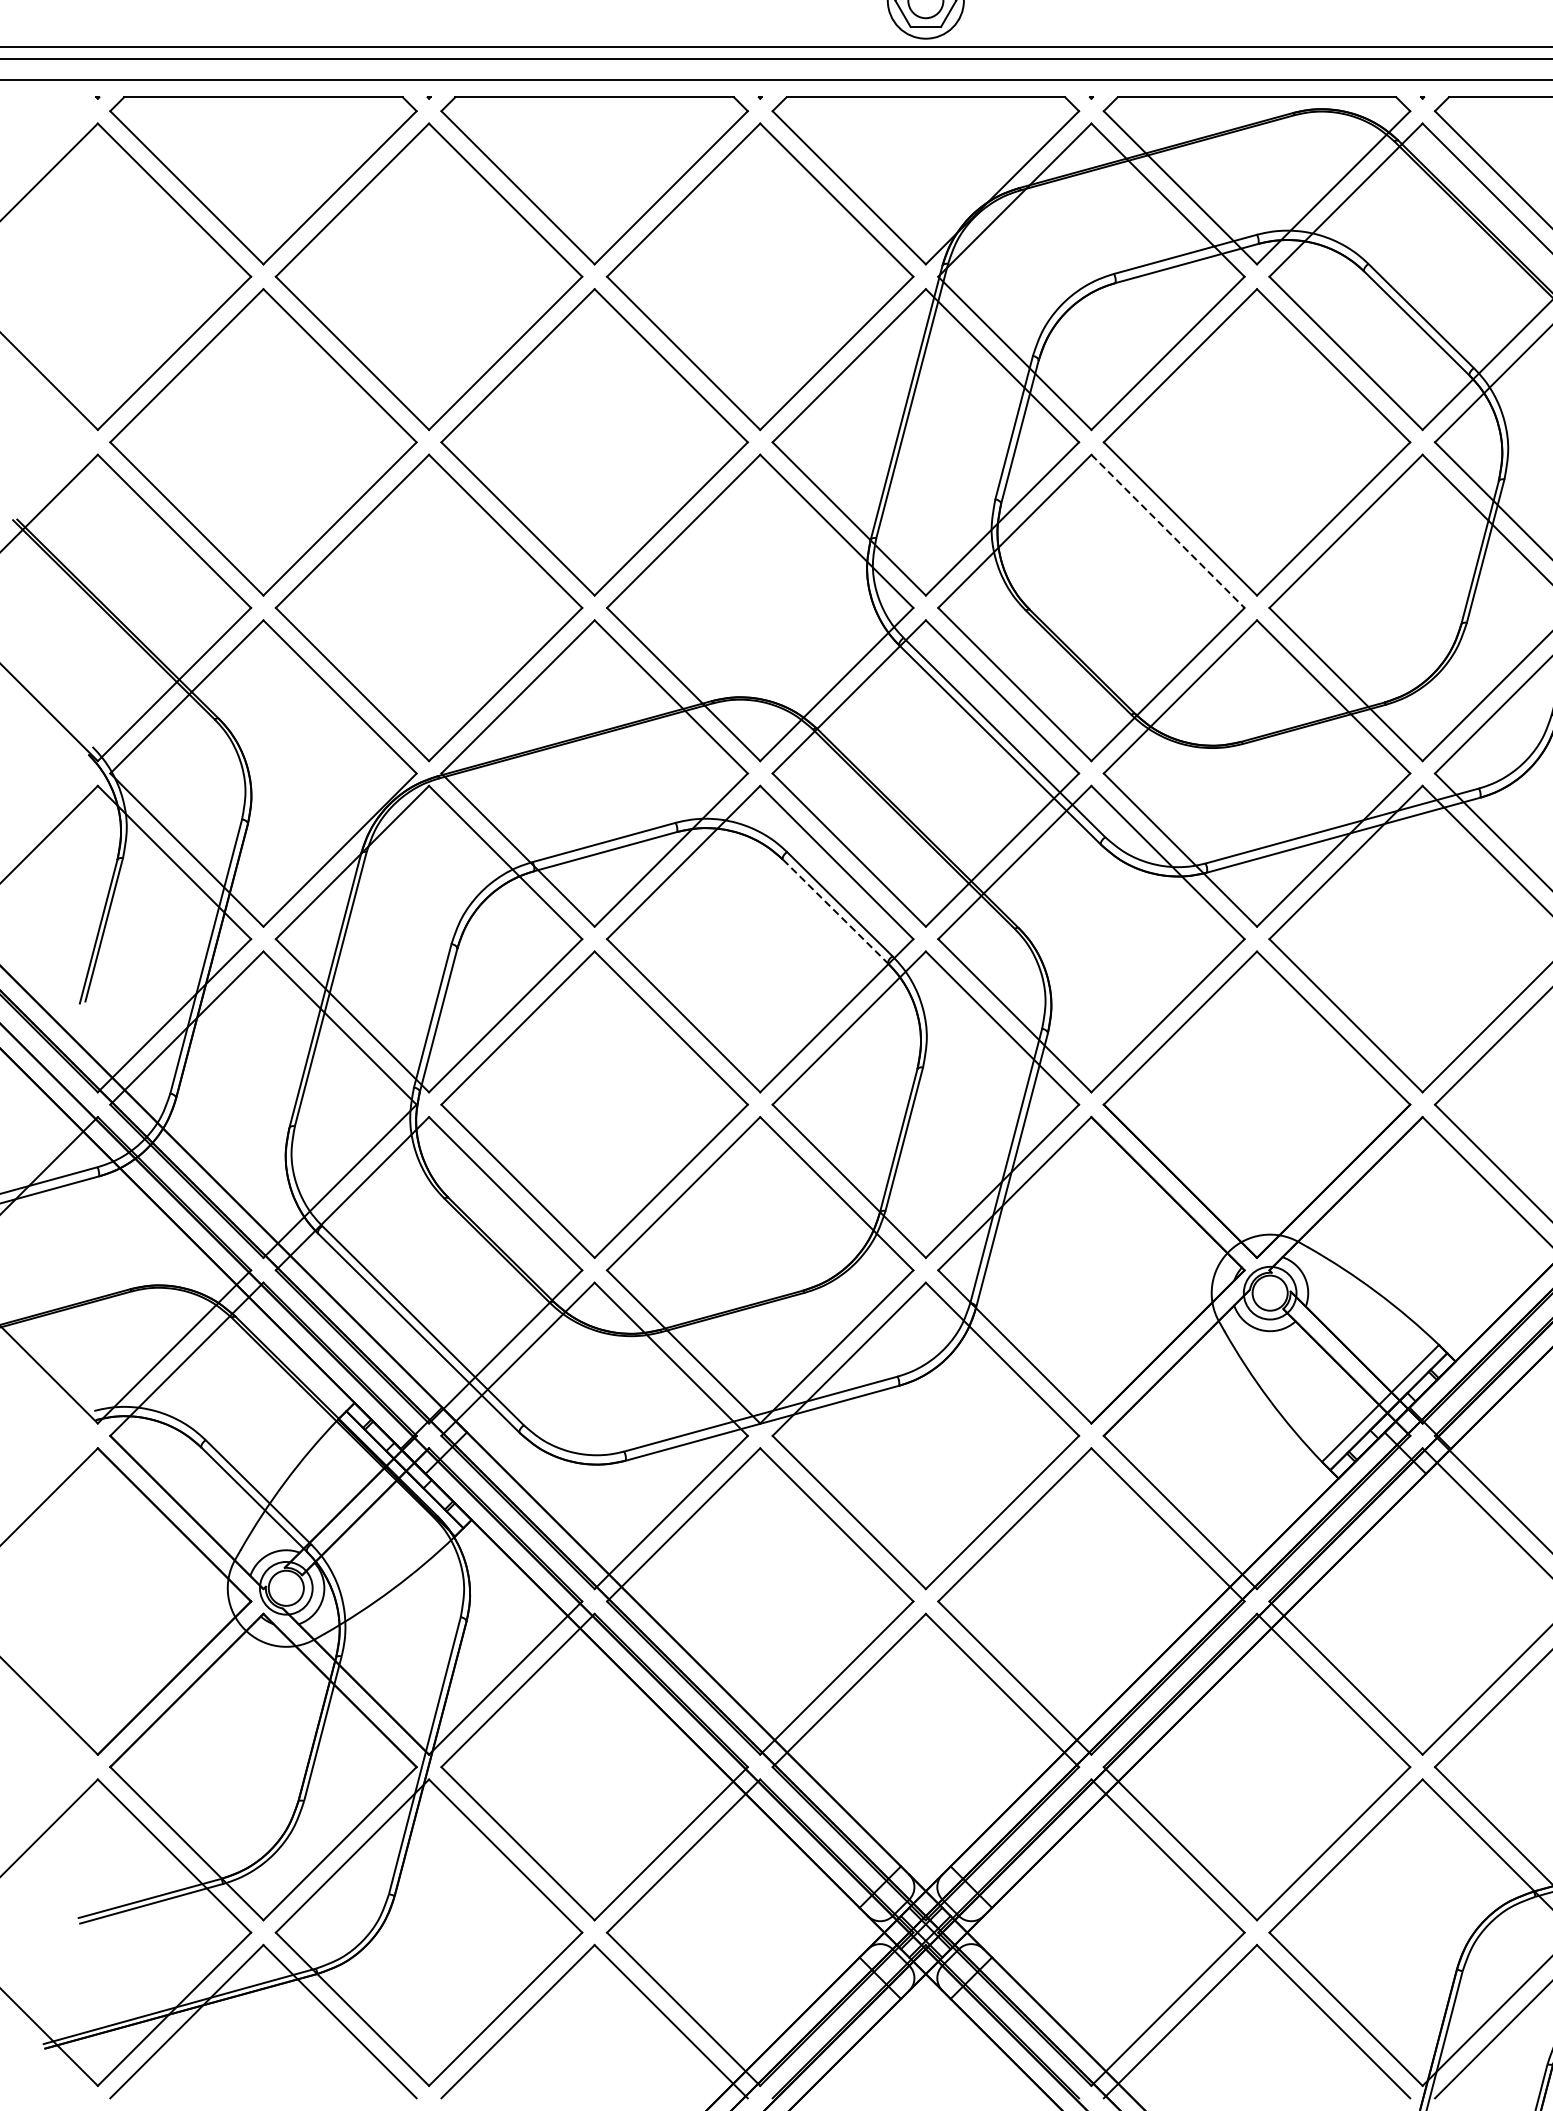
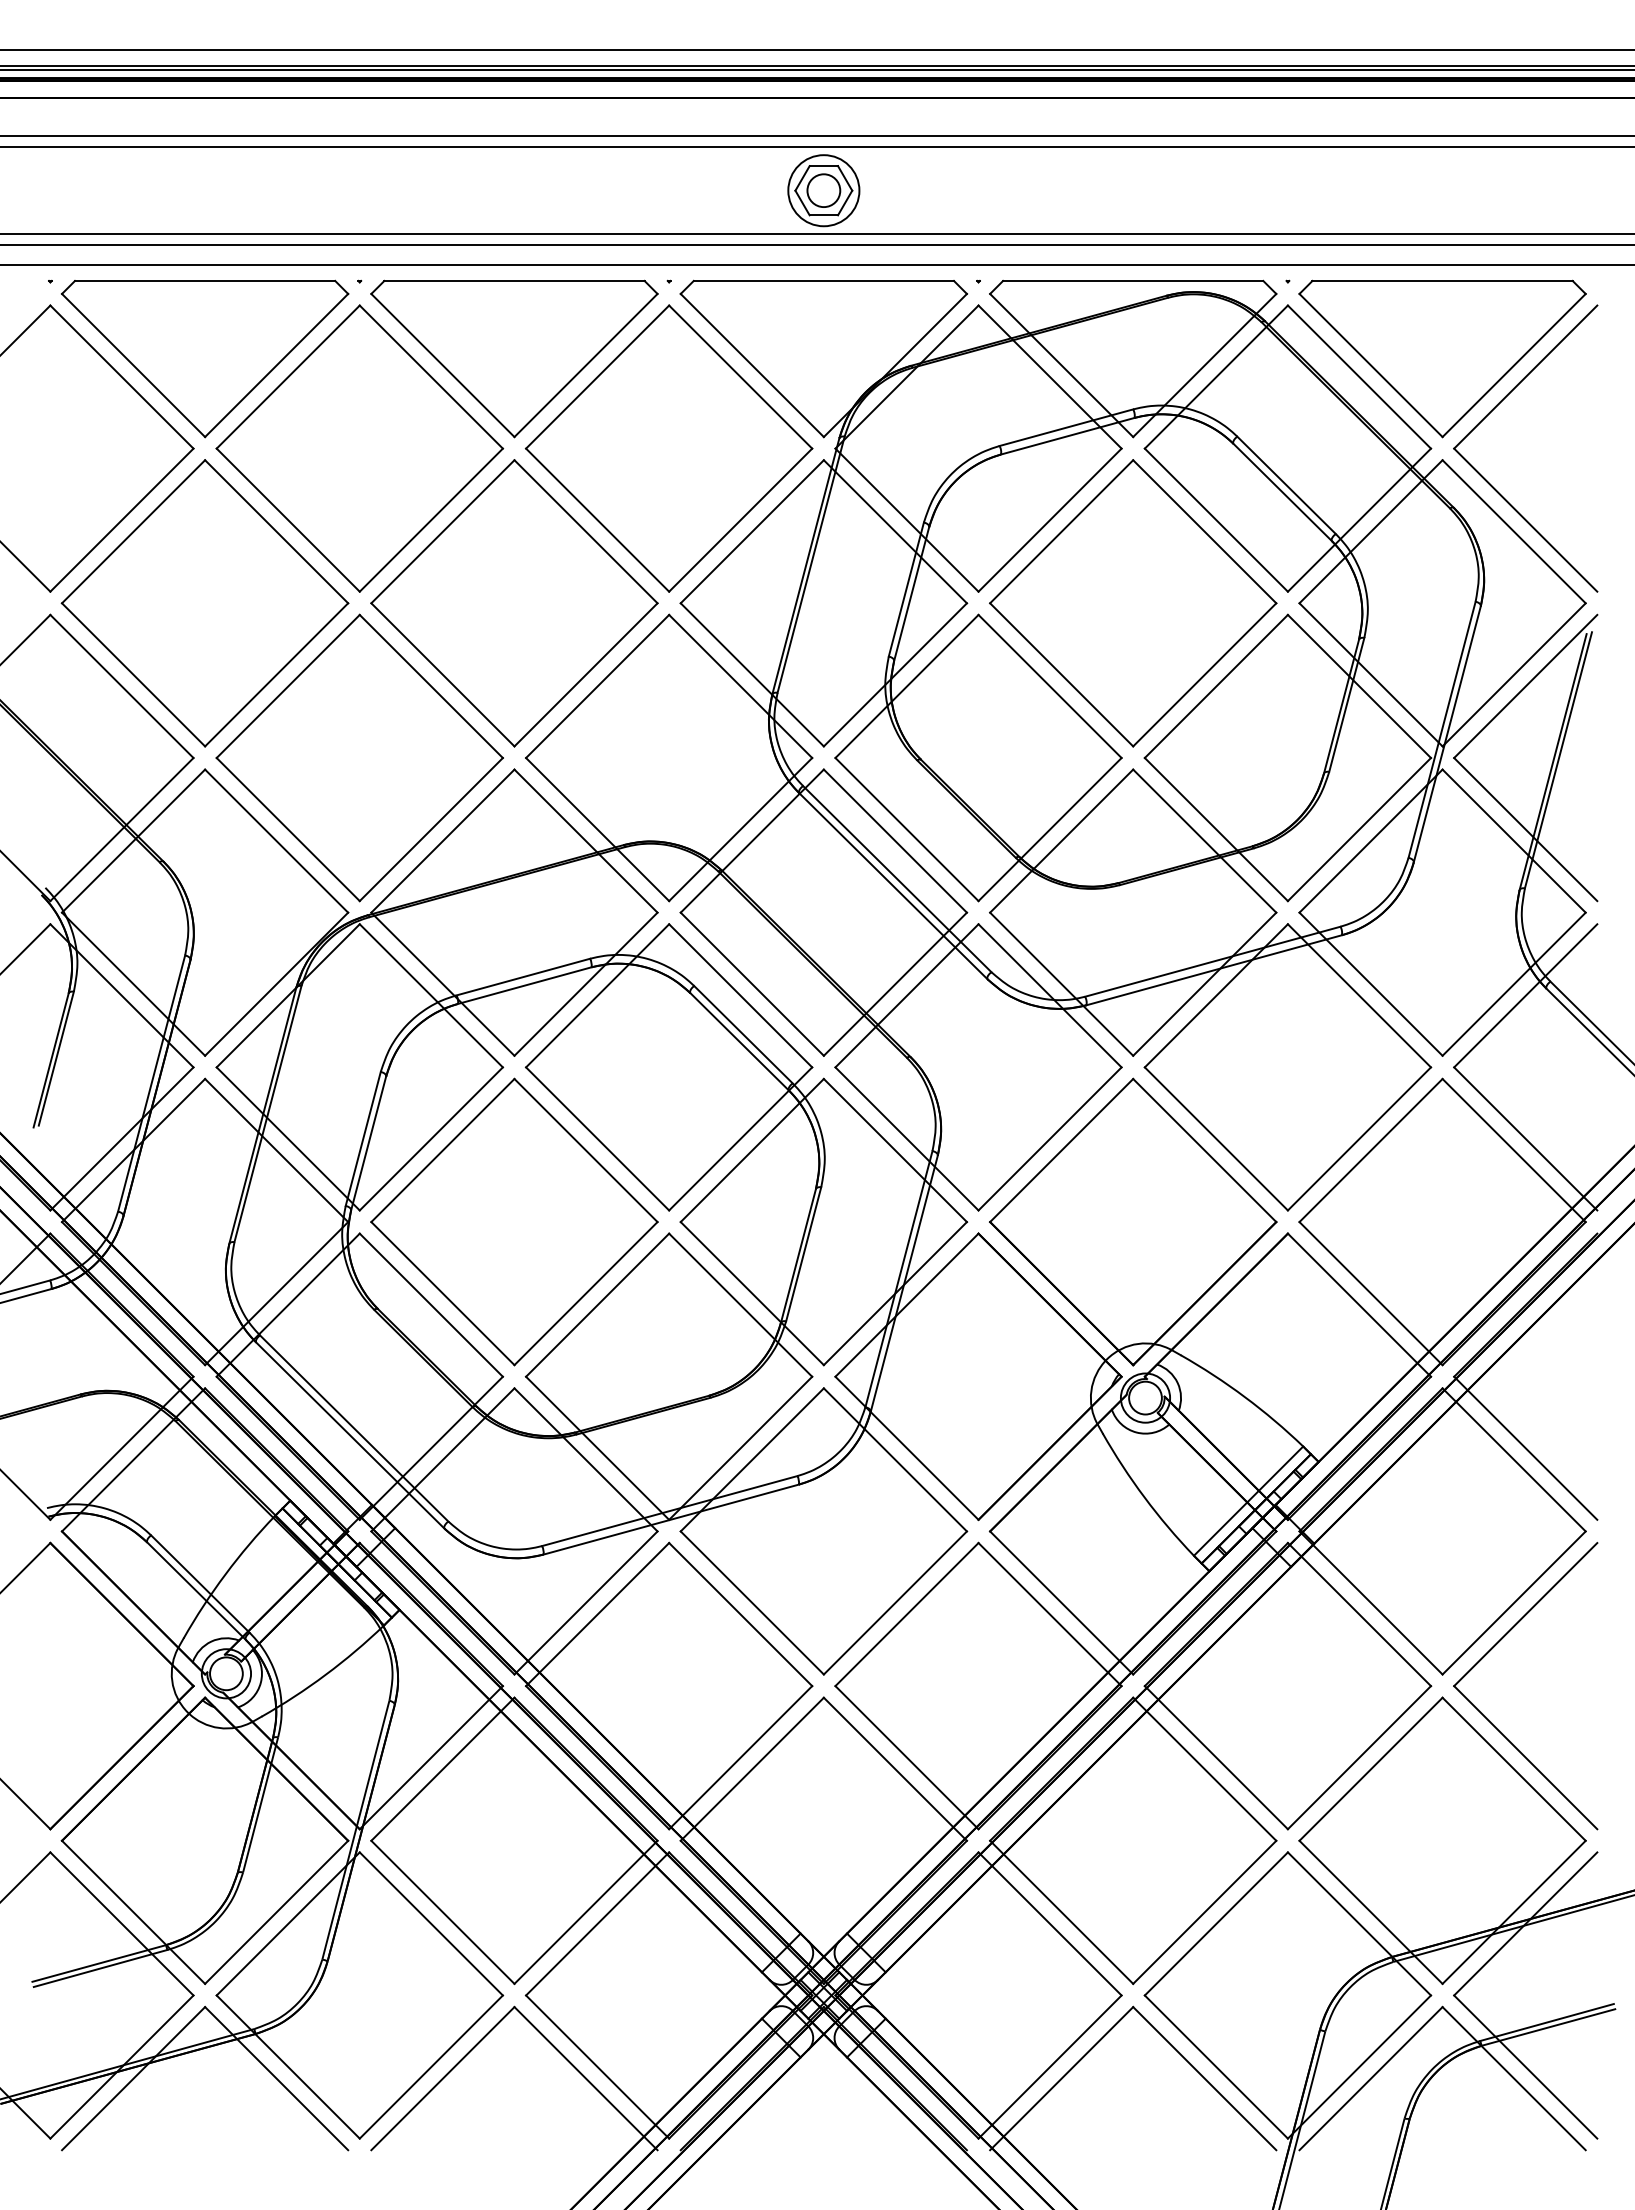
line: (1168, 531) -> (1050, 686), dashed -> solid
line: (836, 912) -> (740, 1042), dashed -> solid

